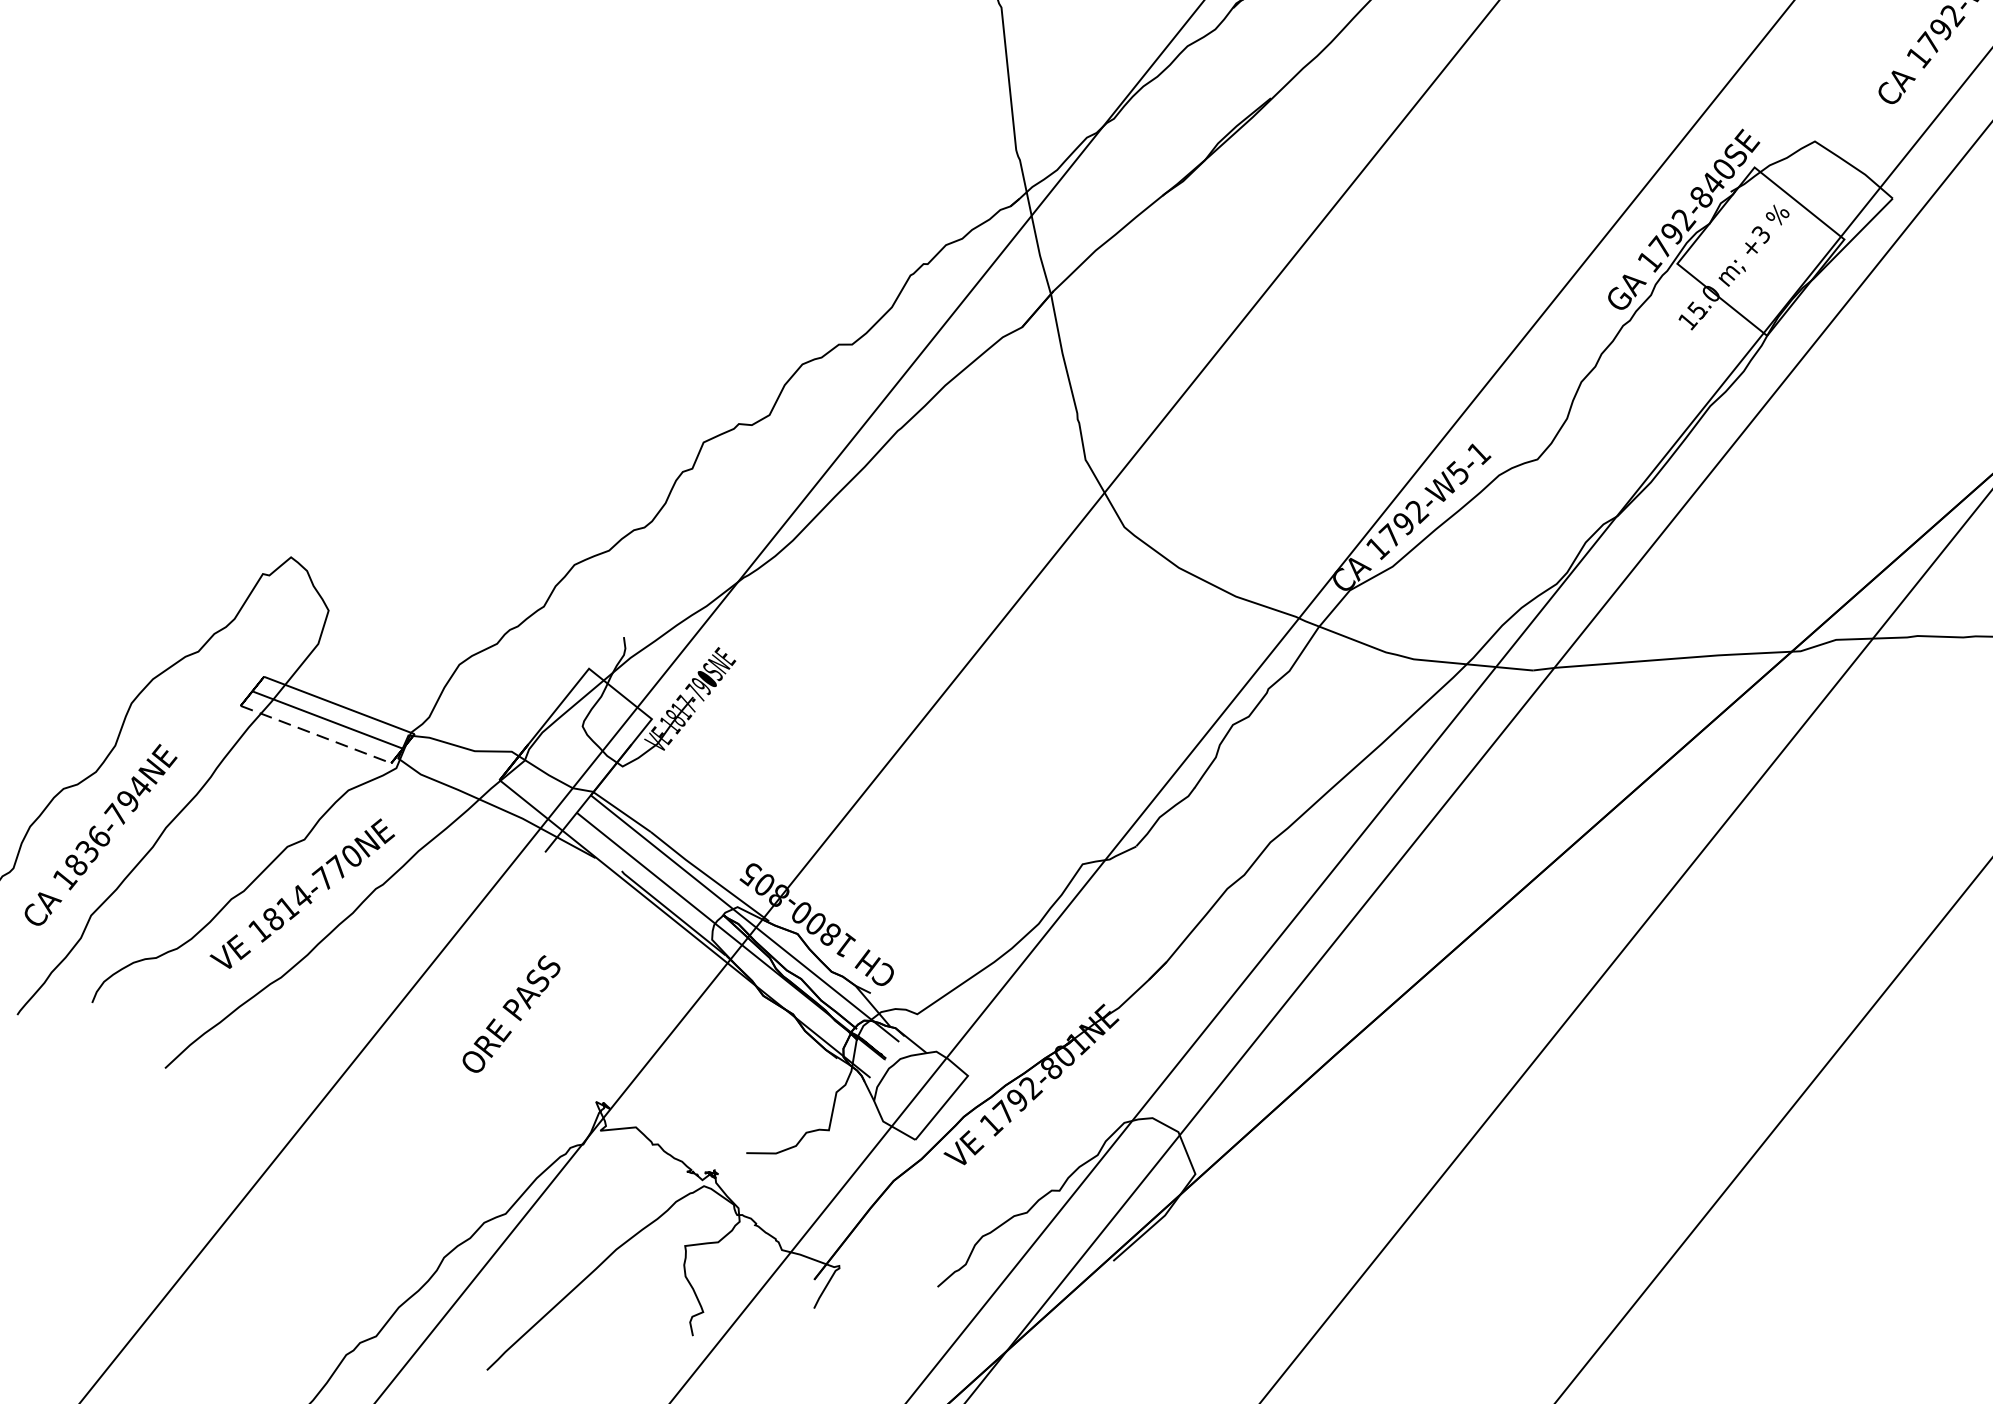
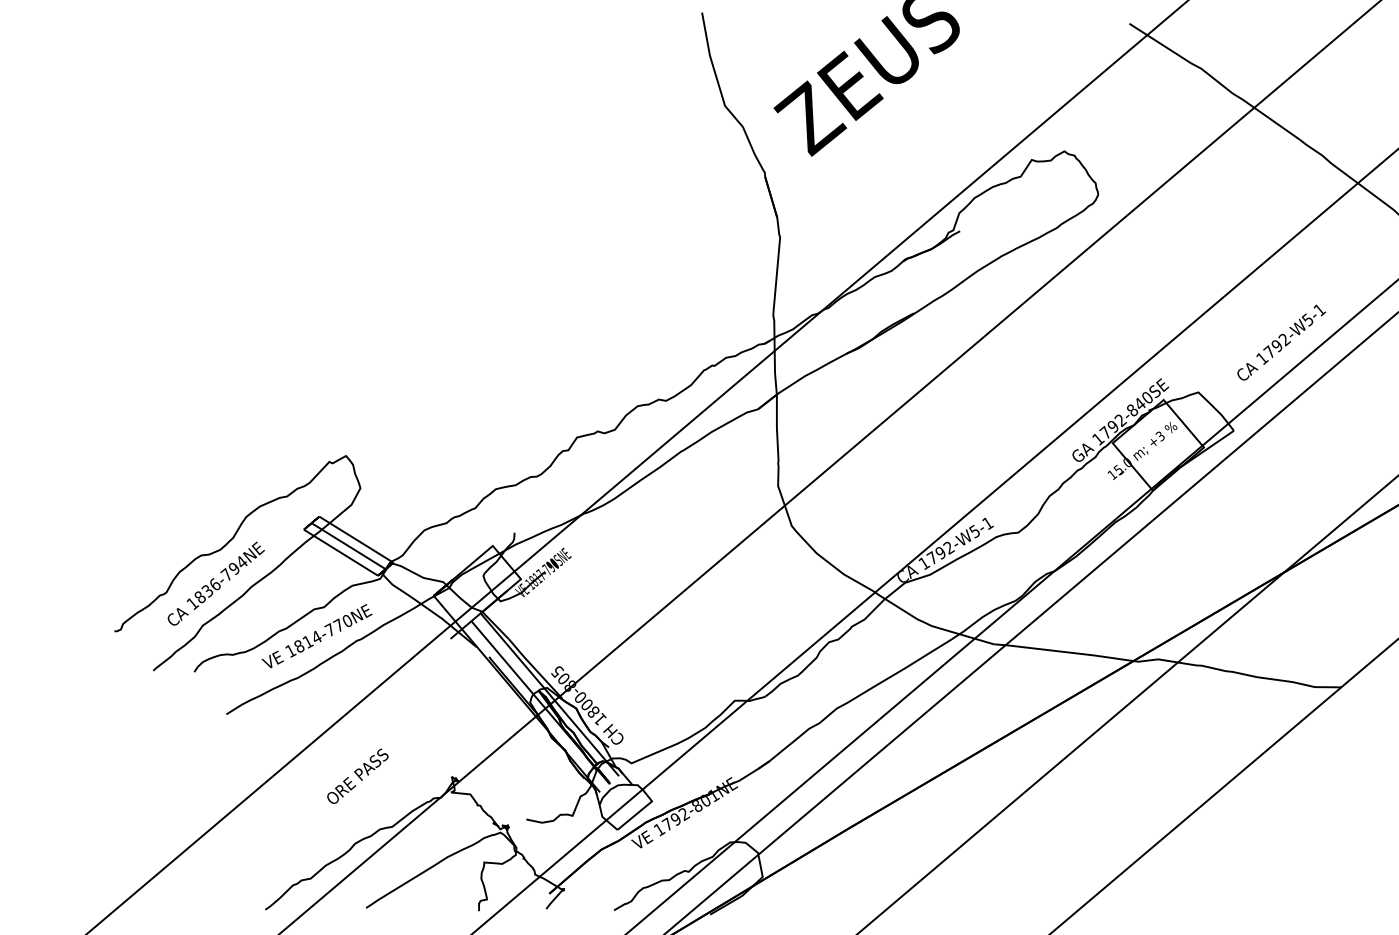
line: (315, 734) -> (340, 552), dashed -> solid
text: (510, 1012) -> (357, 775), moved

